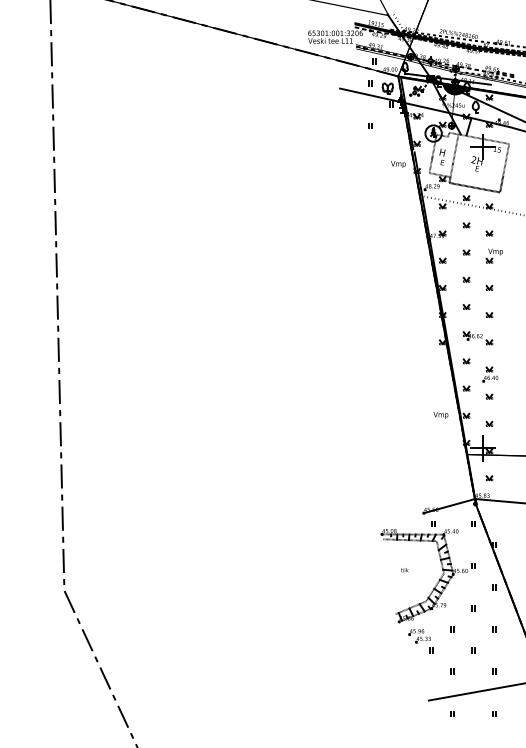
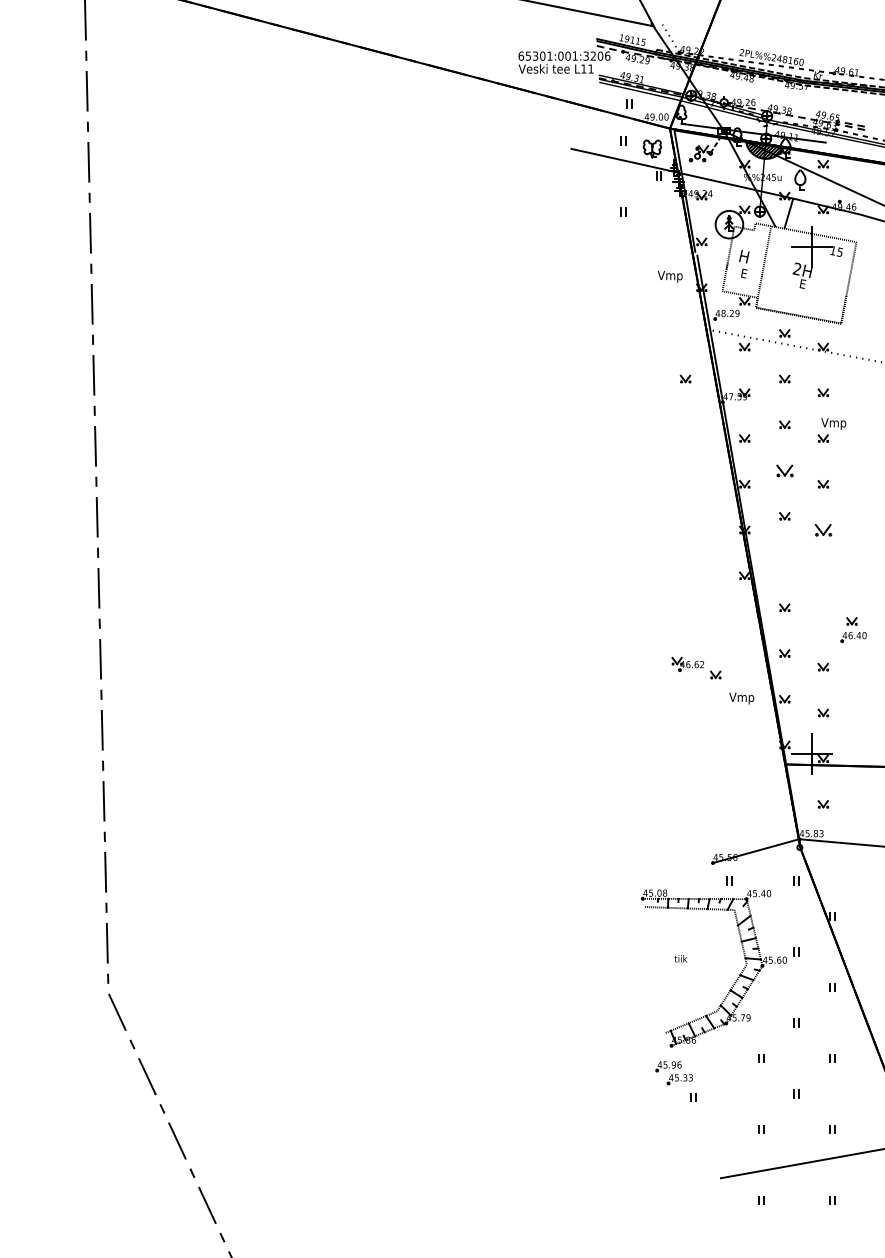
part: (407, 225) -> (685, 379), added
part: (466, 279) -> (784, 470), size x1.6
part: (489, 314) -> (823, 528), size x1.6
part: (477, 338) -> (695, 668), moved
part: (490, 374) -> (853, 629), moved
part: (420, 641) -> (675, 1082), moved

